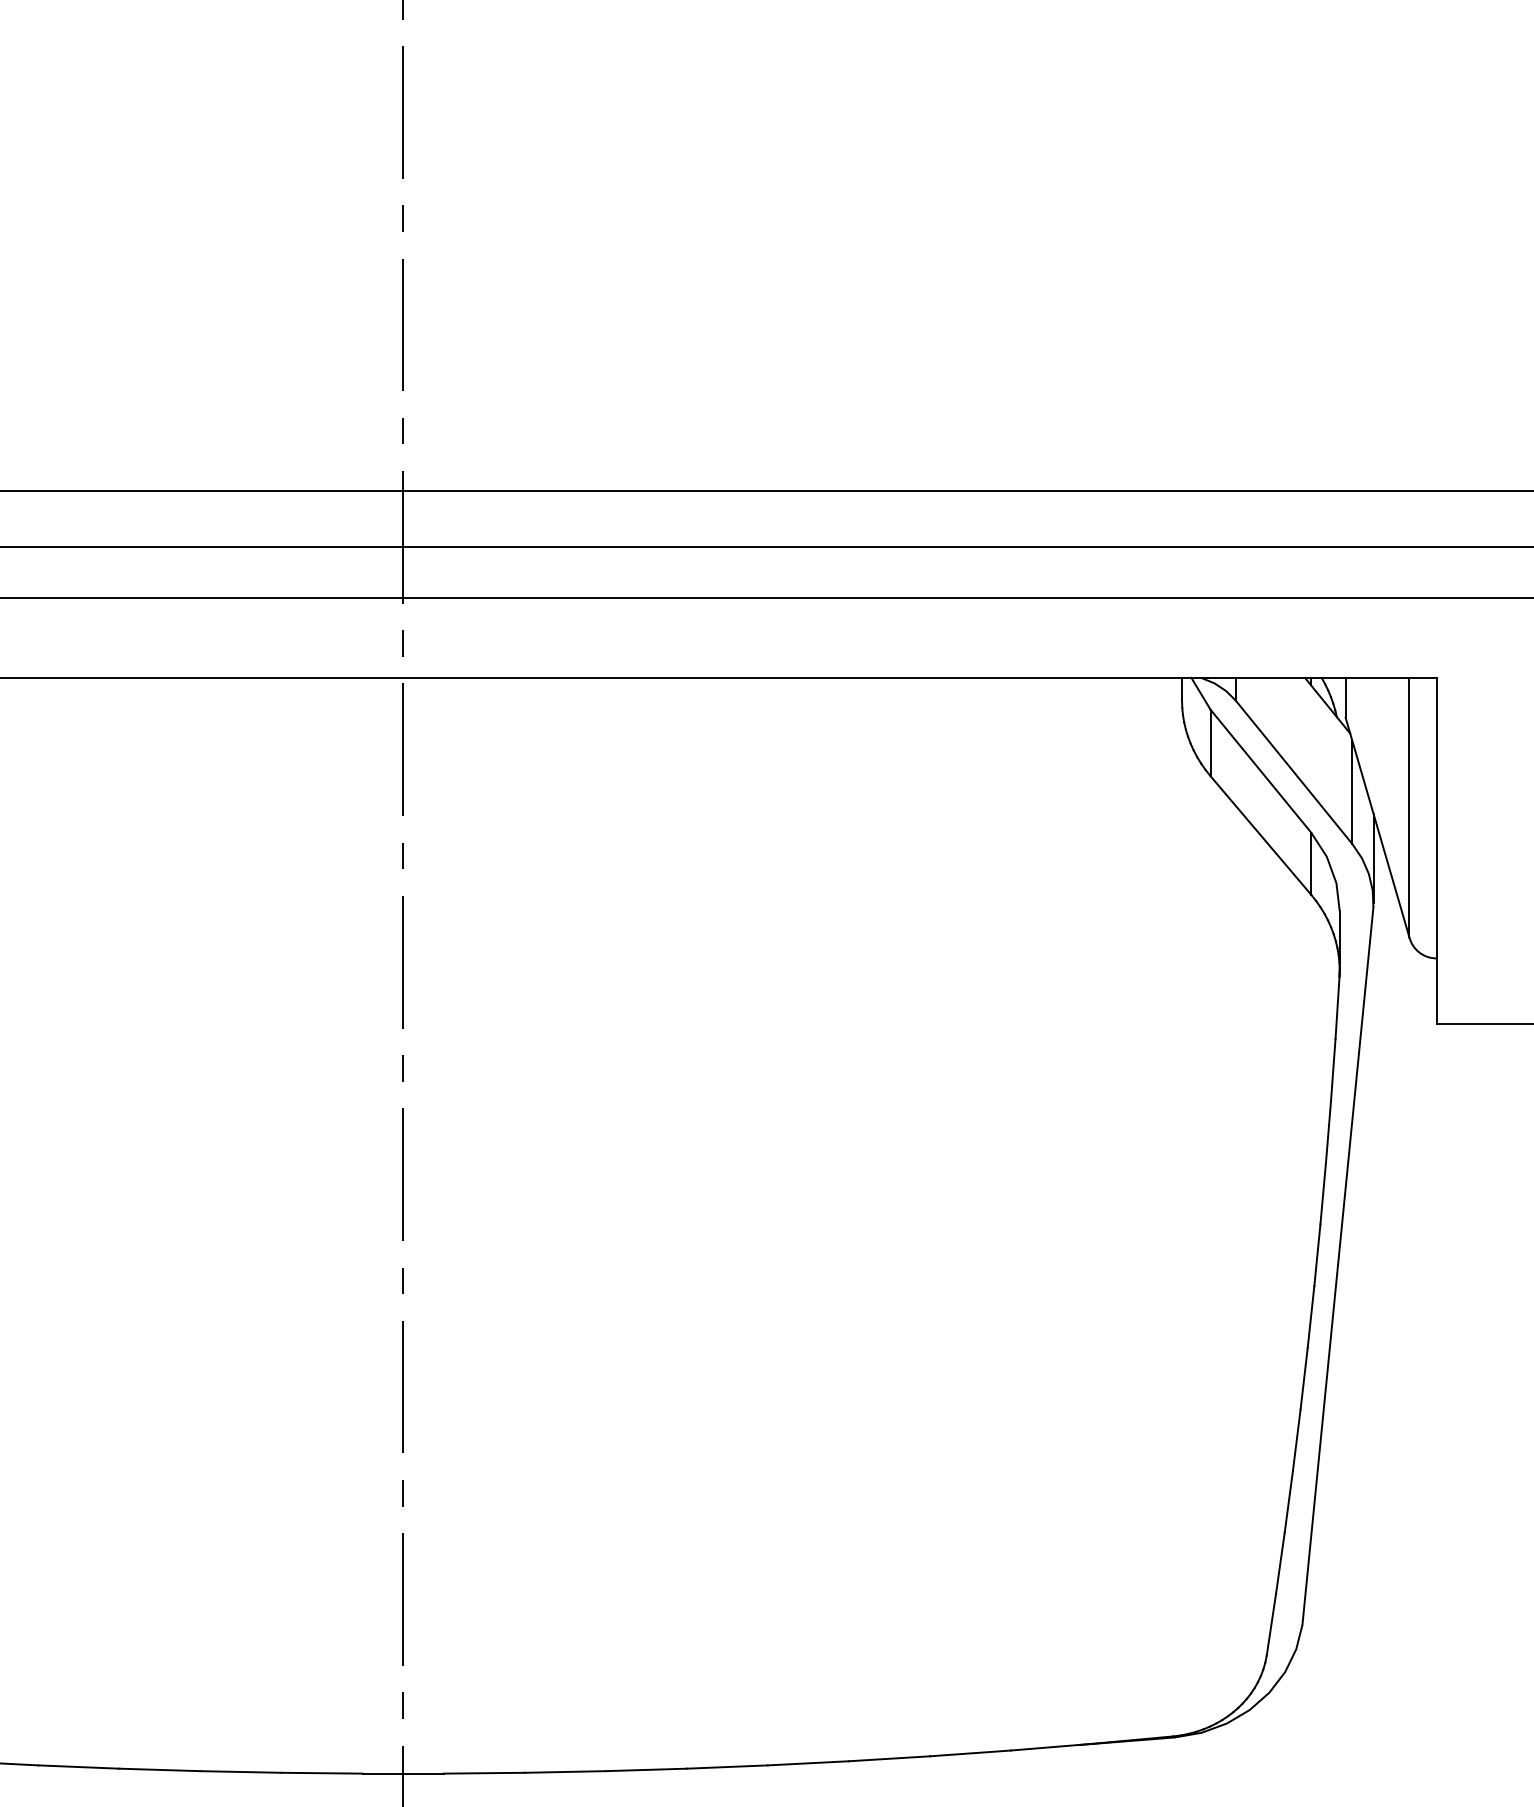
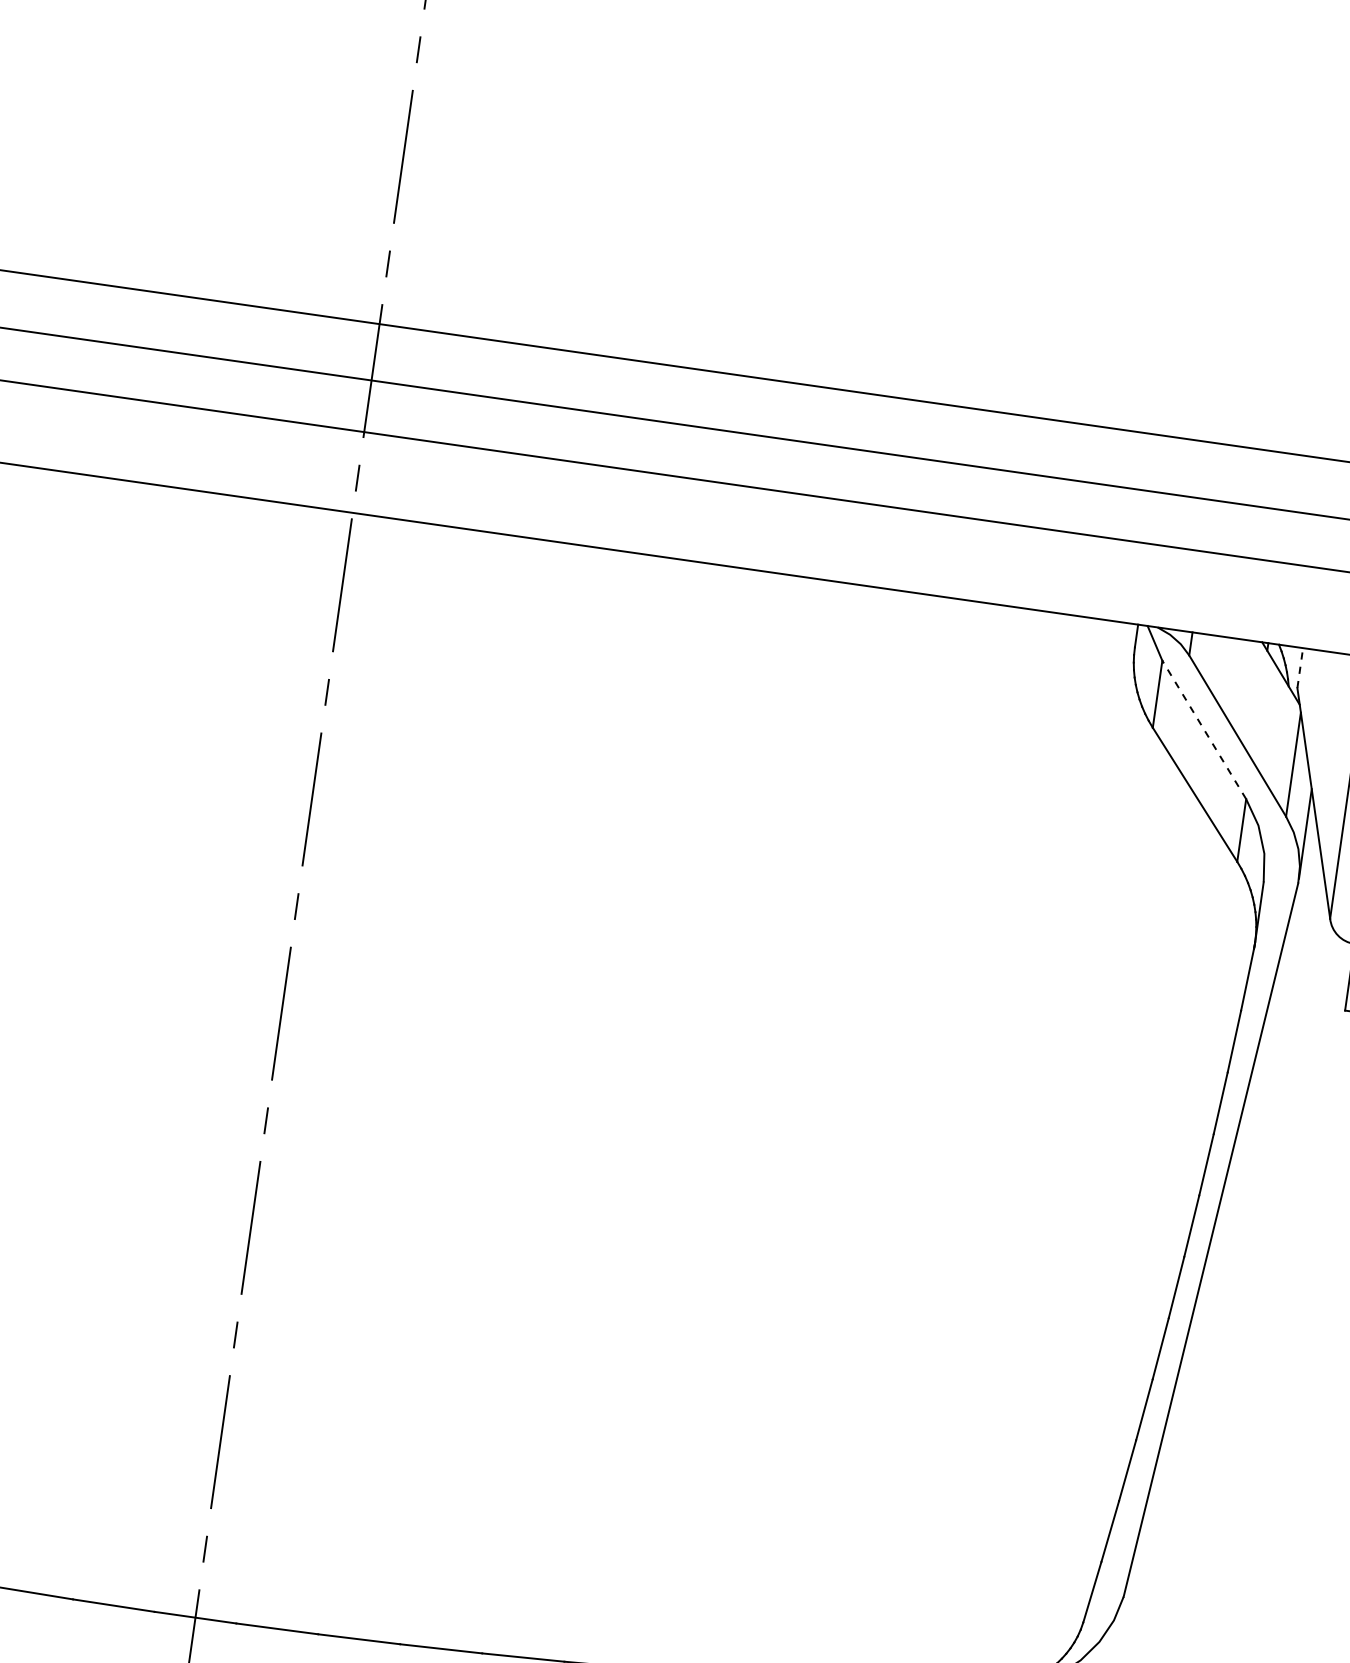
line: (1345, 697) -> (1300, 667), solid -> dashed
line: (1260, 770) -> (1203, 729), solid -> dashed

